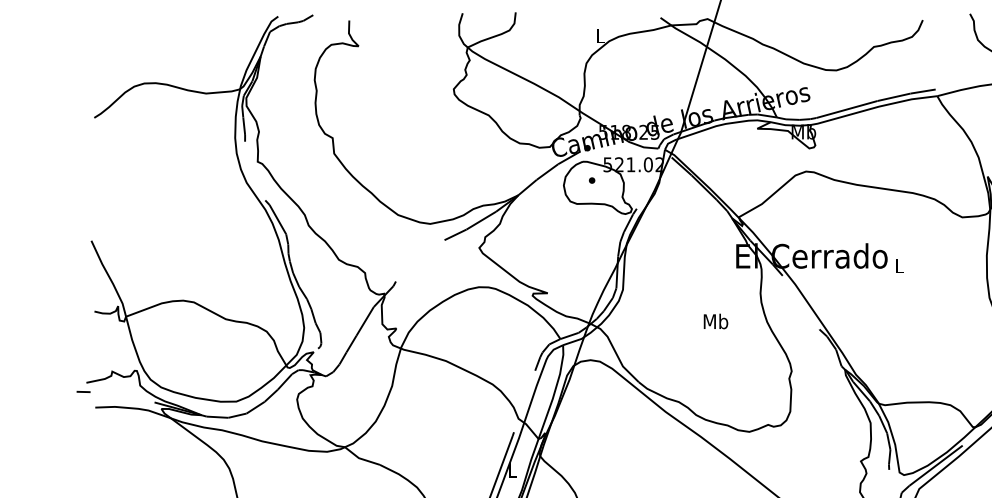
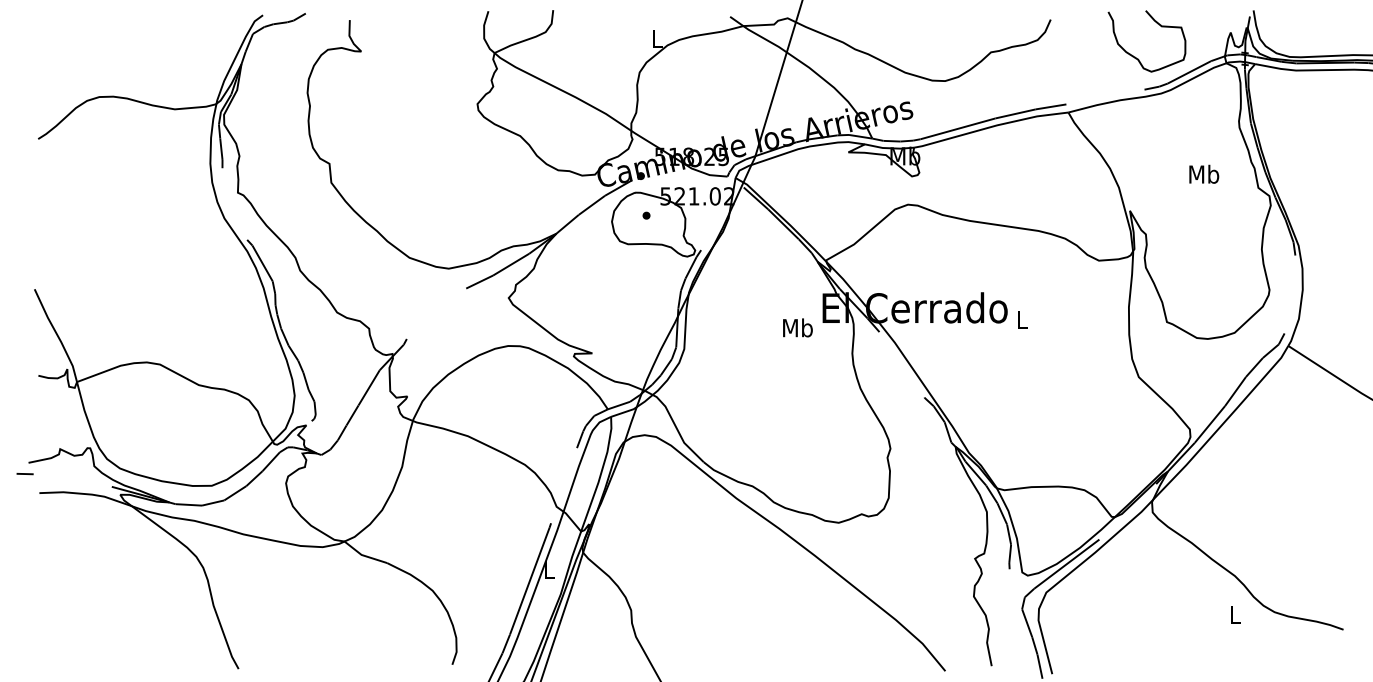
text: (715, 321) -> (797, 327), moved

